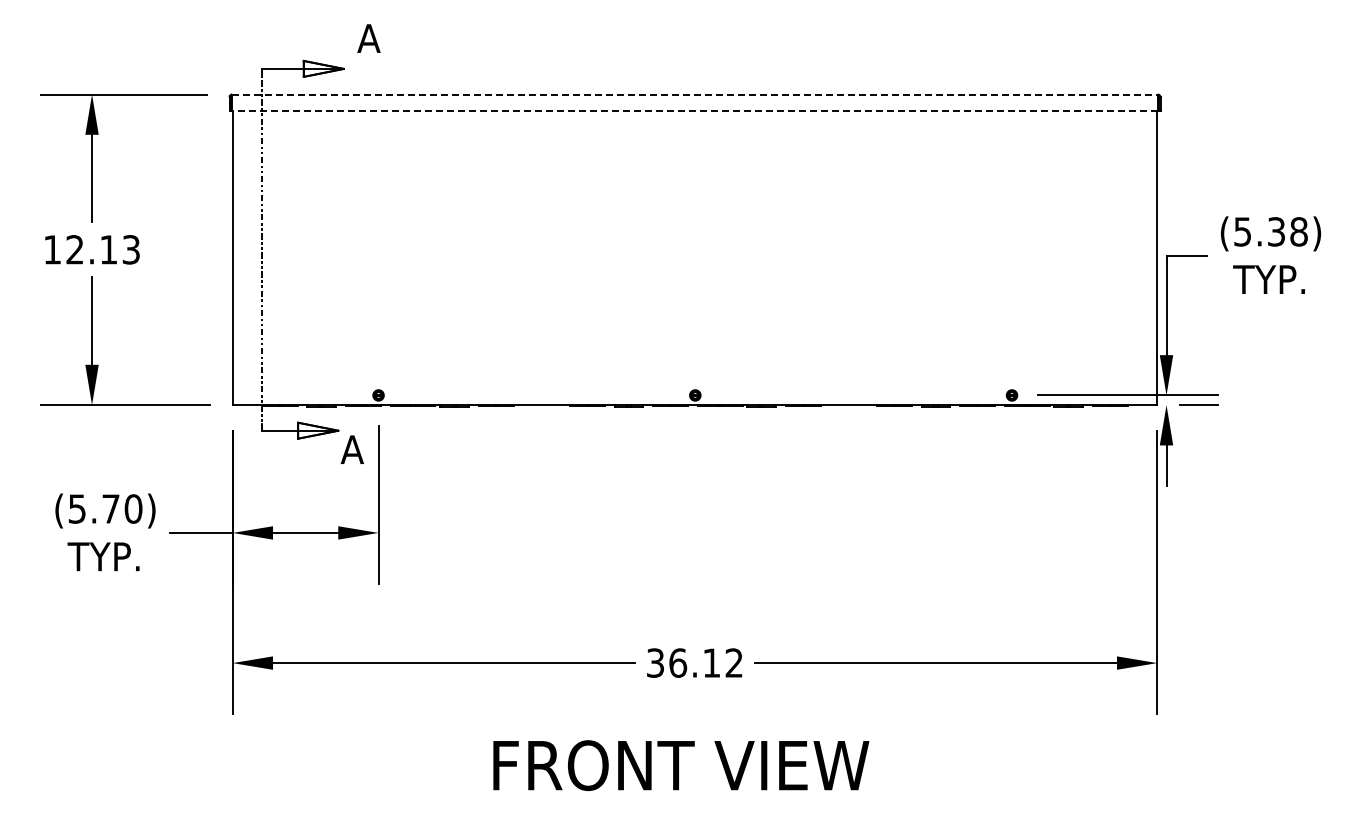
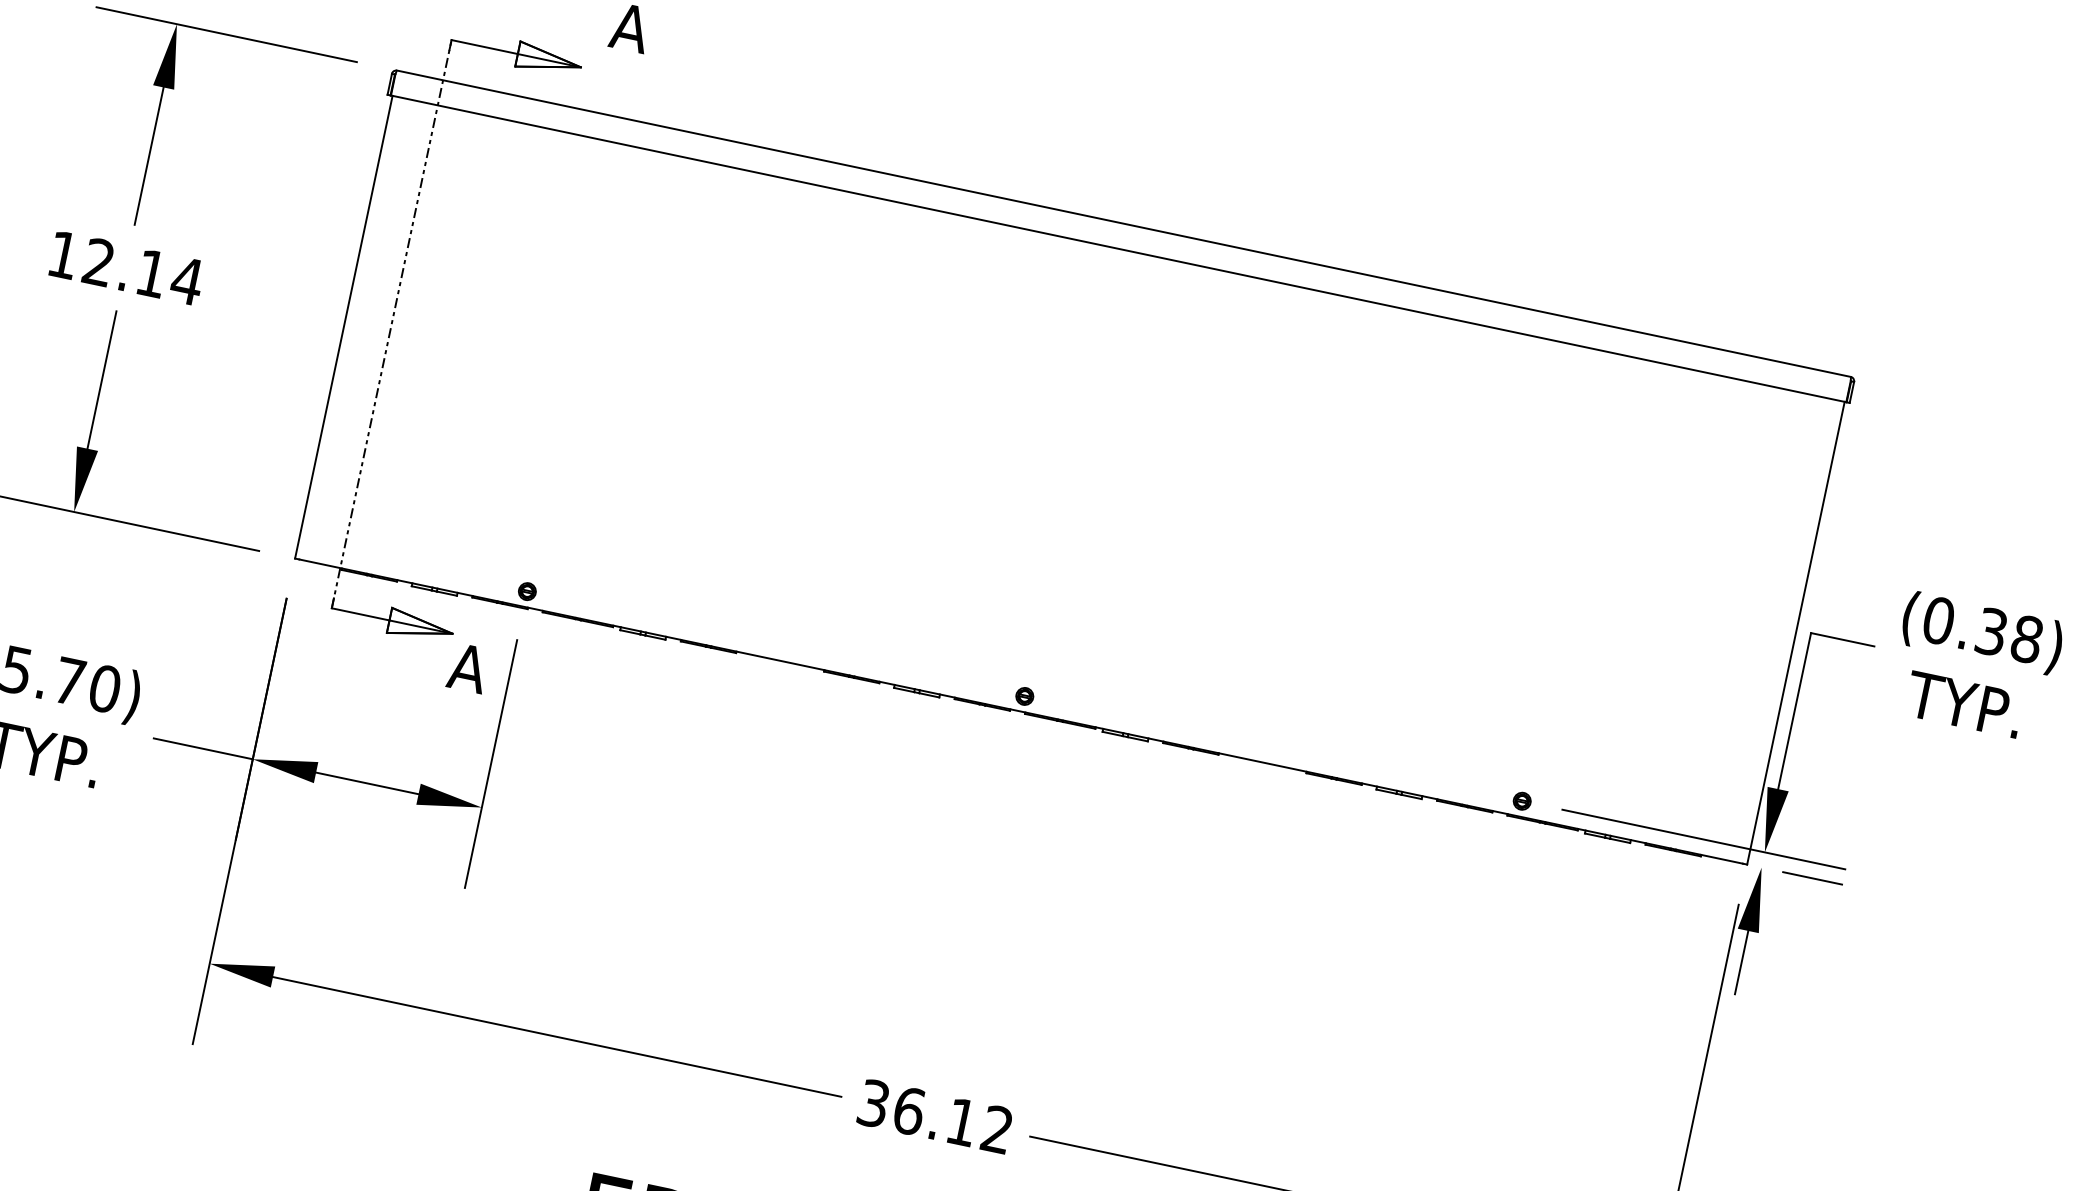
line: (695, 94) -> (1124, 223), dashed -> solid
line: (694, 110) -> (1117, 248), dashed -> solid
text: (1242, 231) -> (1938, 620), (5.38) -> (0.38)
text: (130, 249) -> (186, 280), 12.13 -> 12.14

